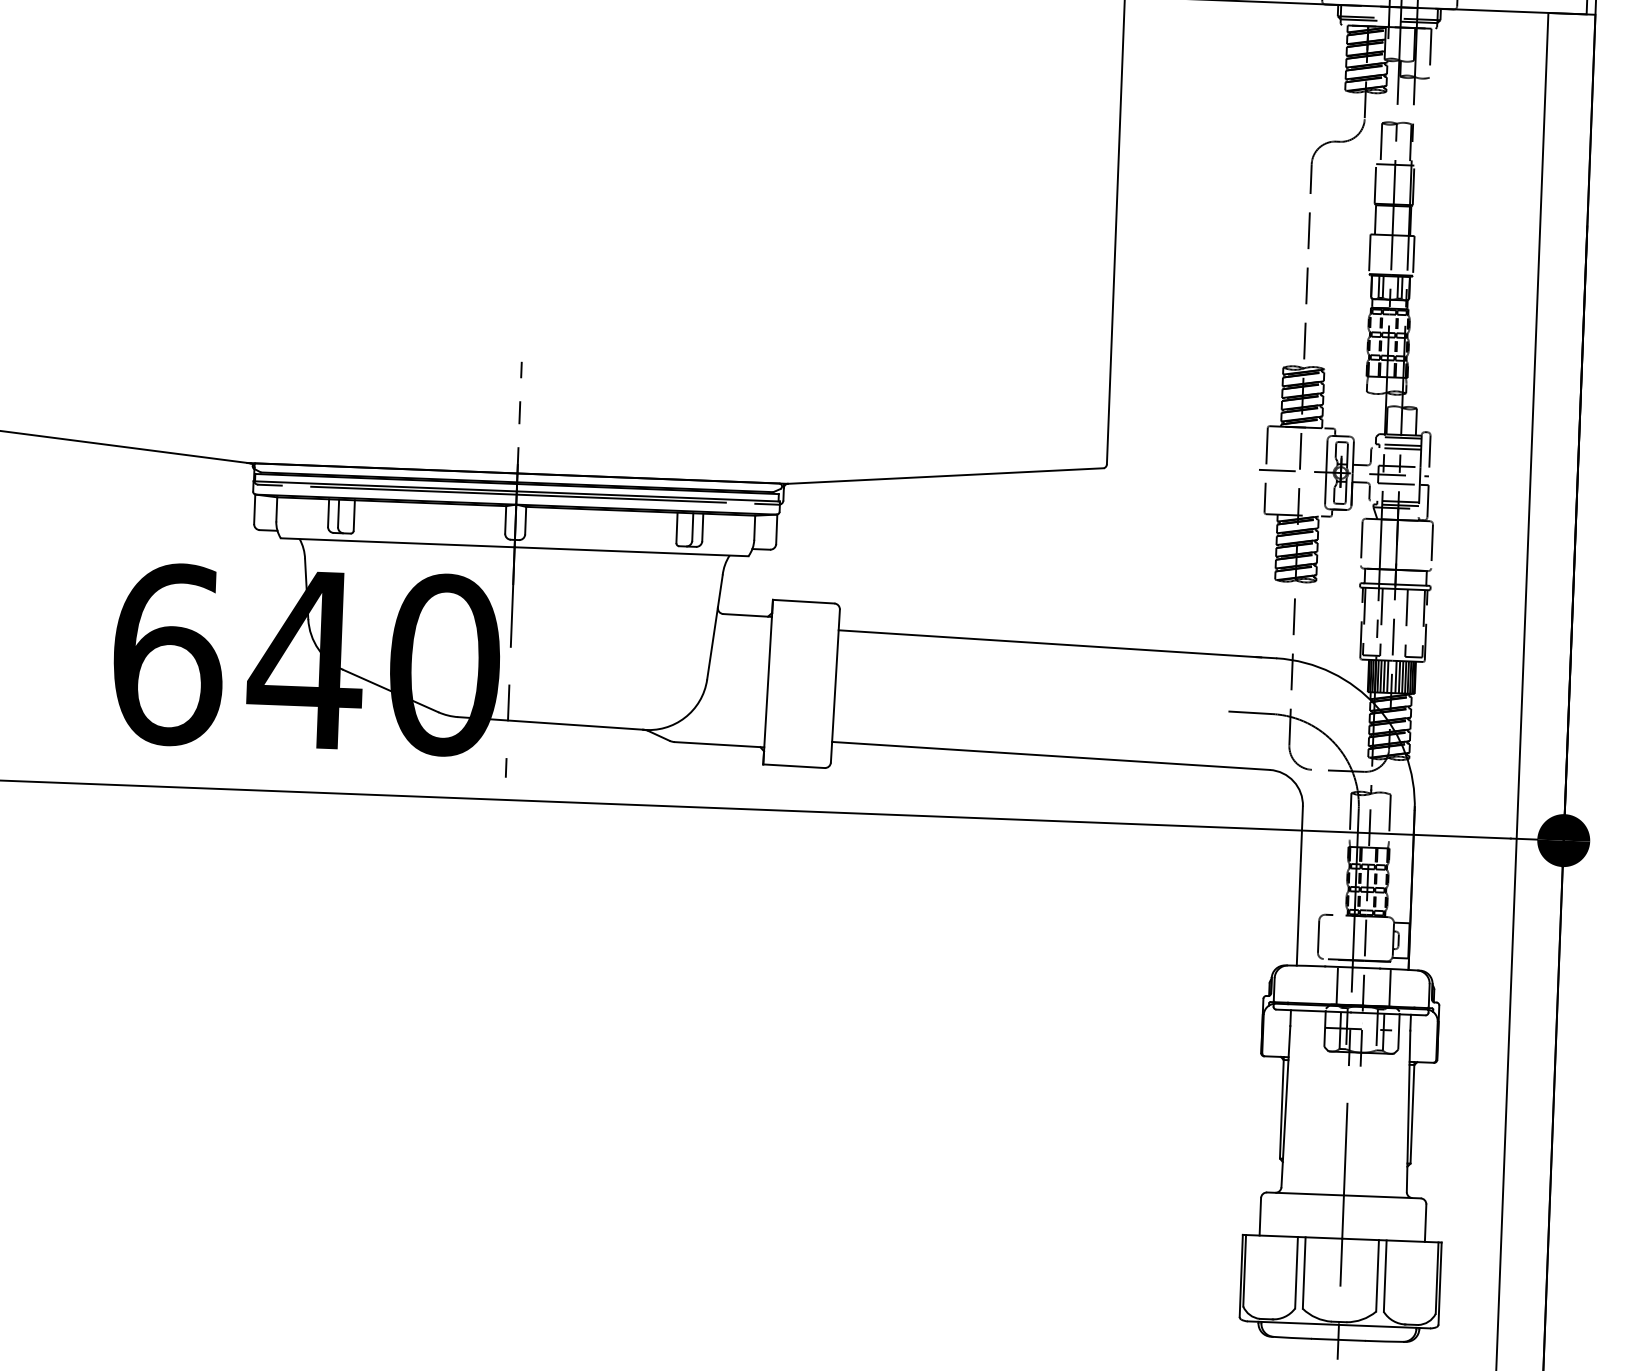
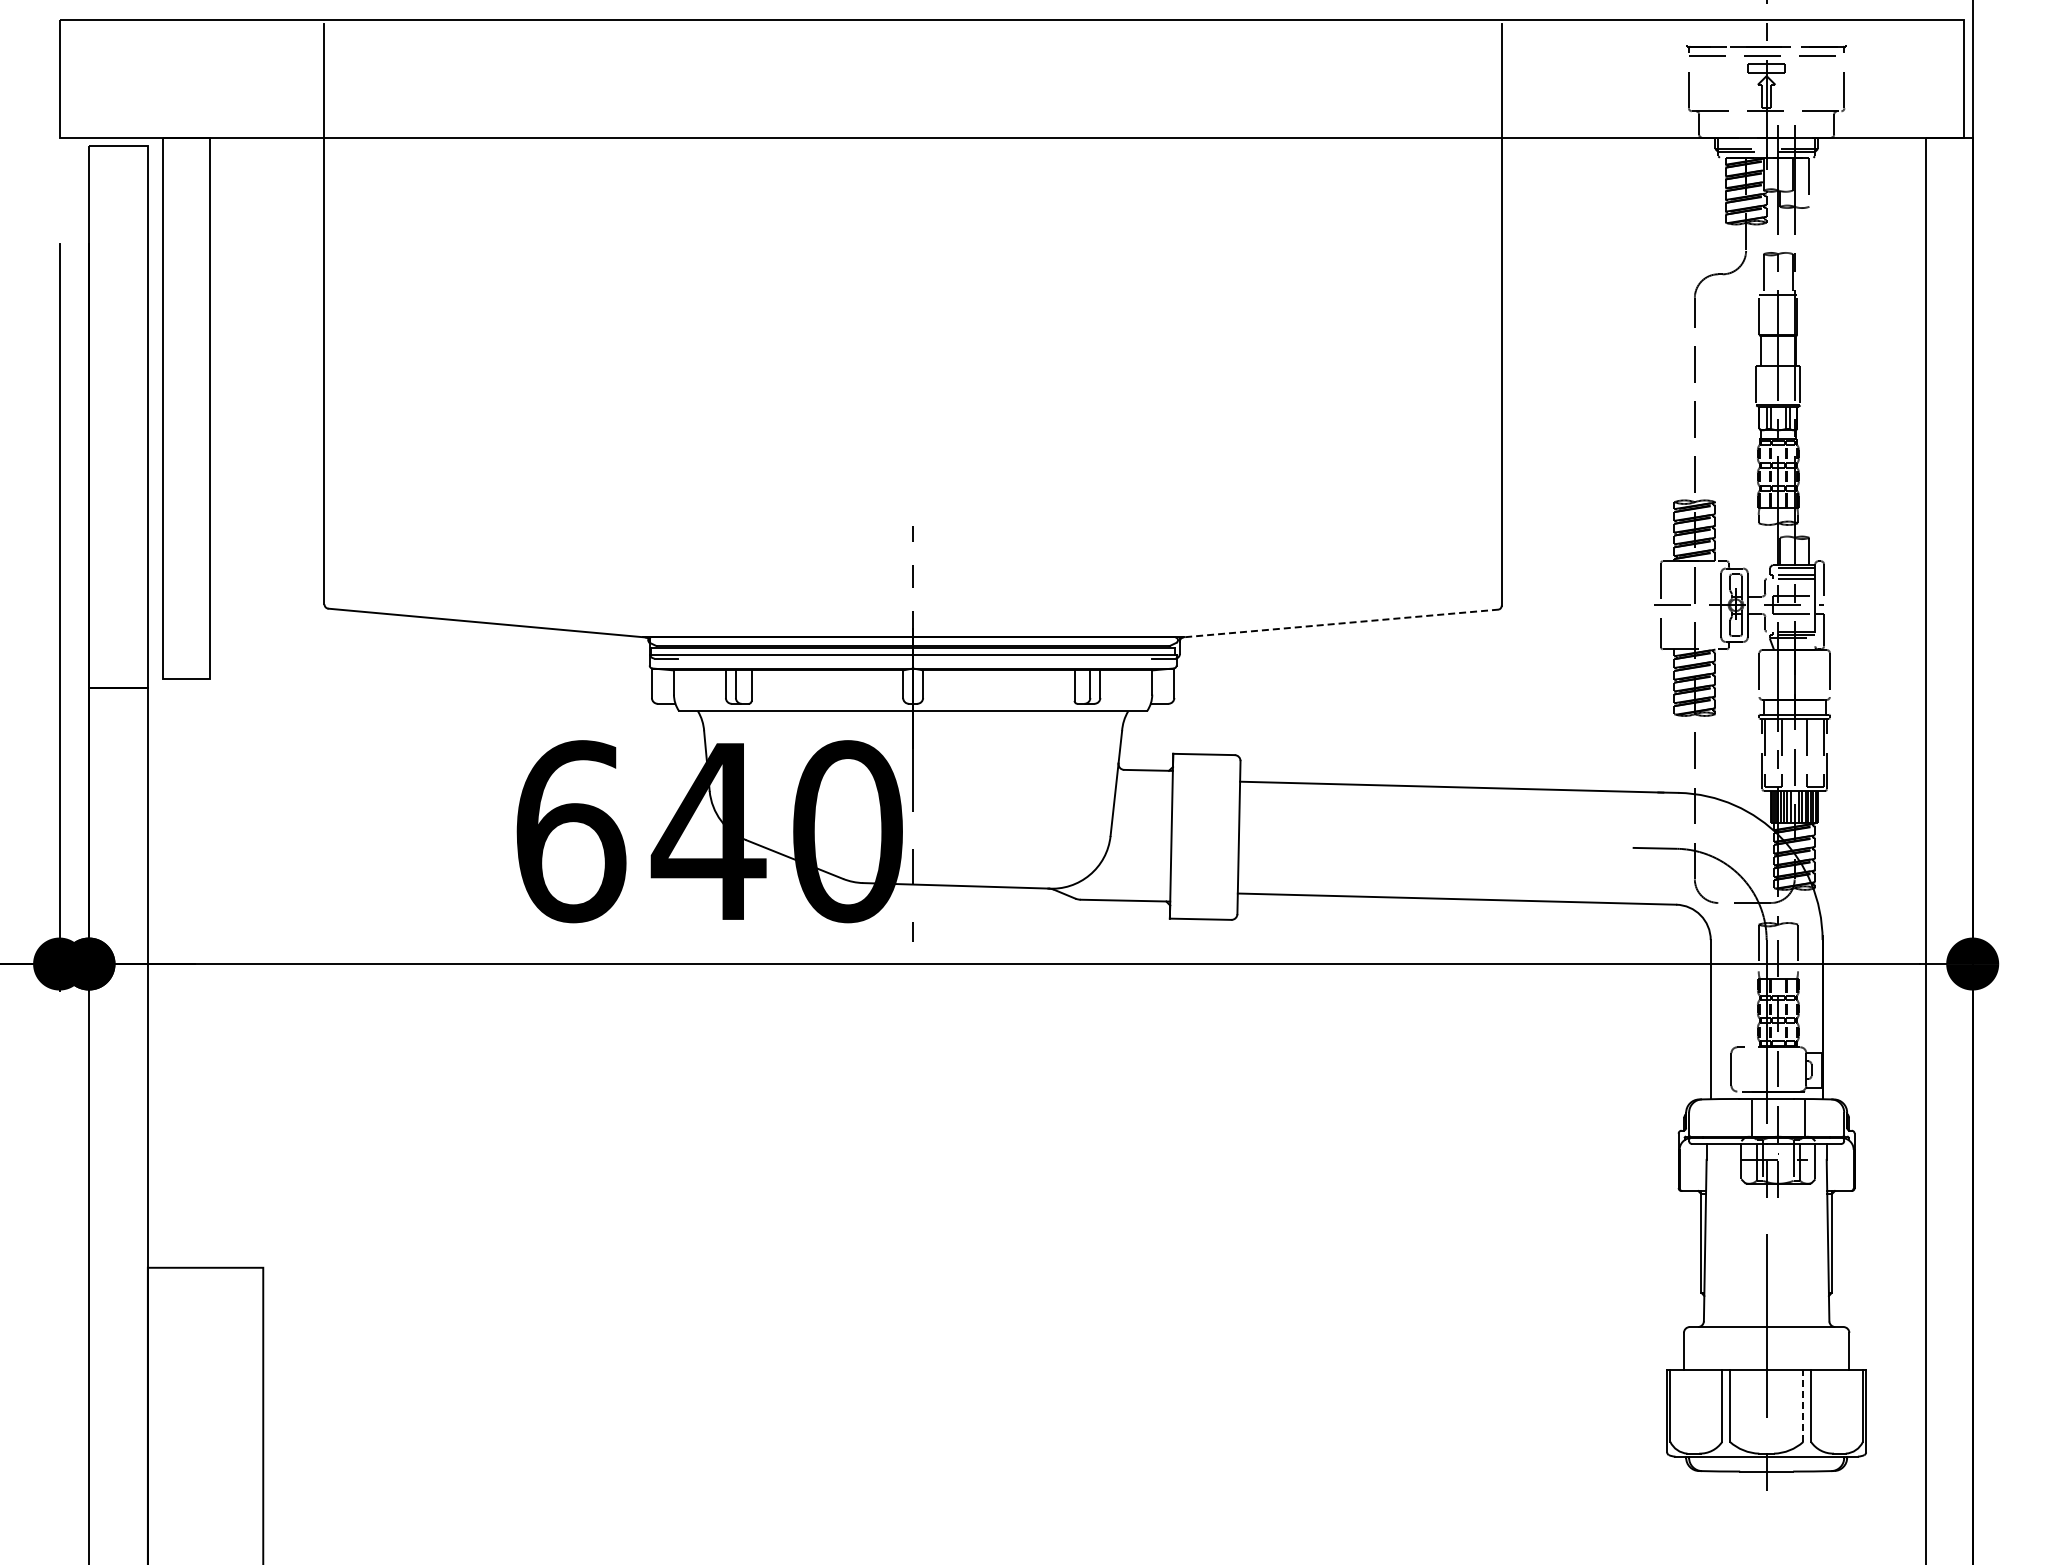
line: (945, 476) -> (1340, 623), solid -> dashed
line: (518, 494) -> (914, 658), removed
line: (1377, 1276) -> (1803, 1406), solid -> dashed

